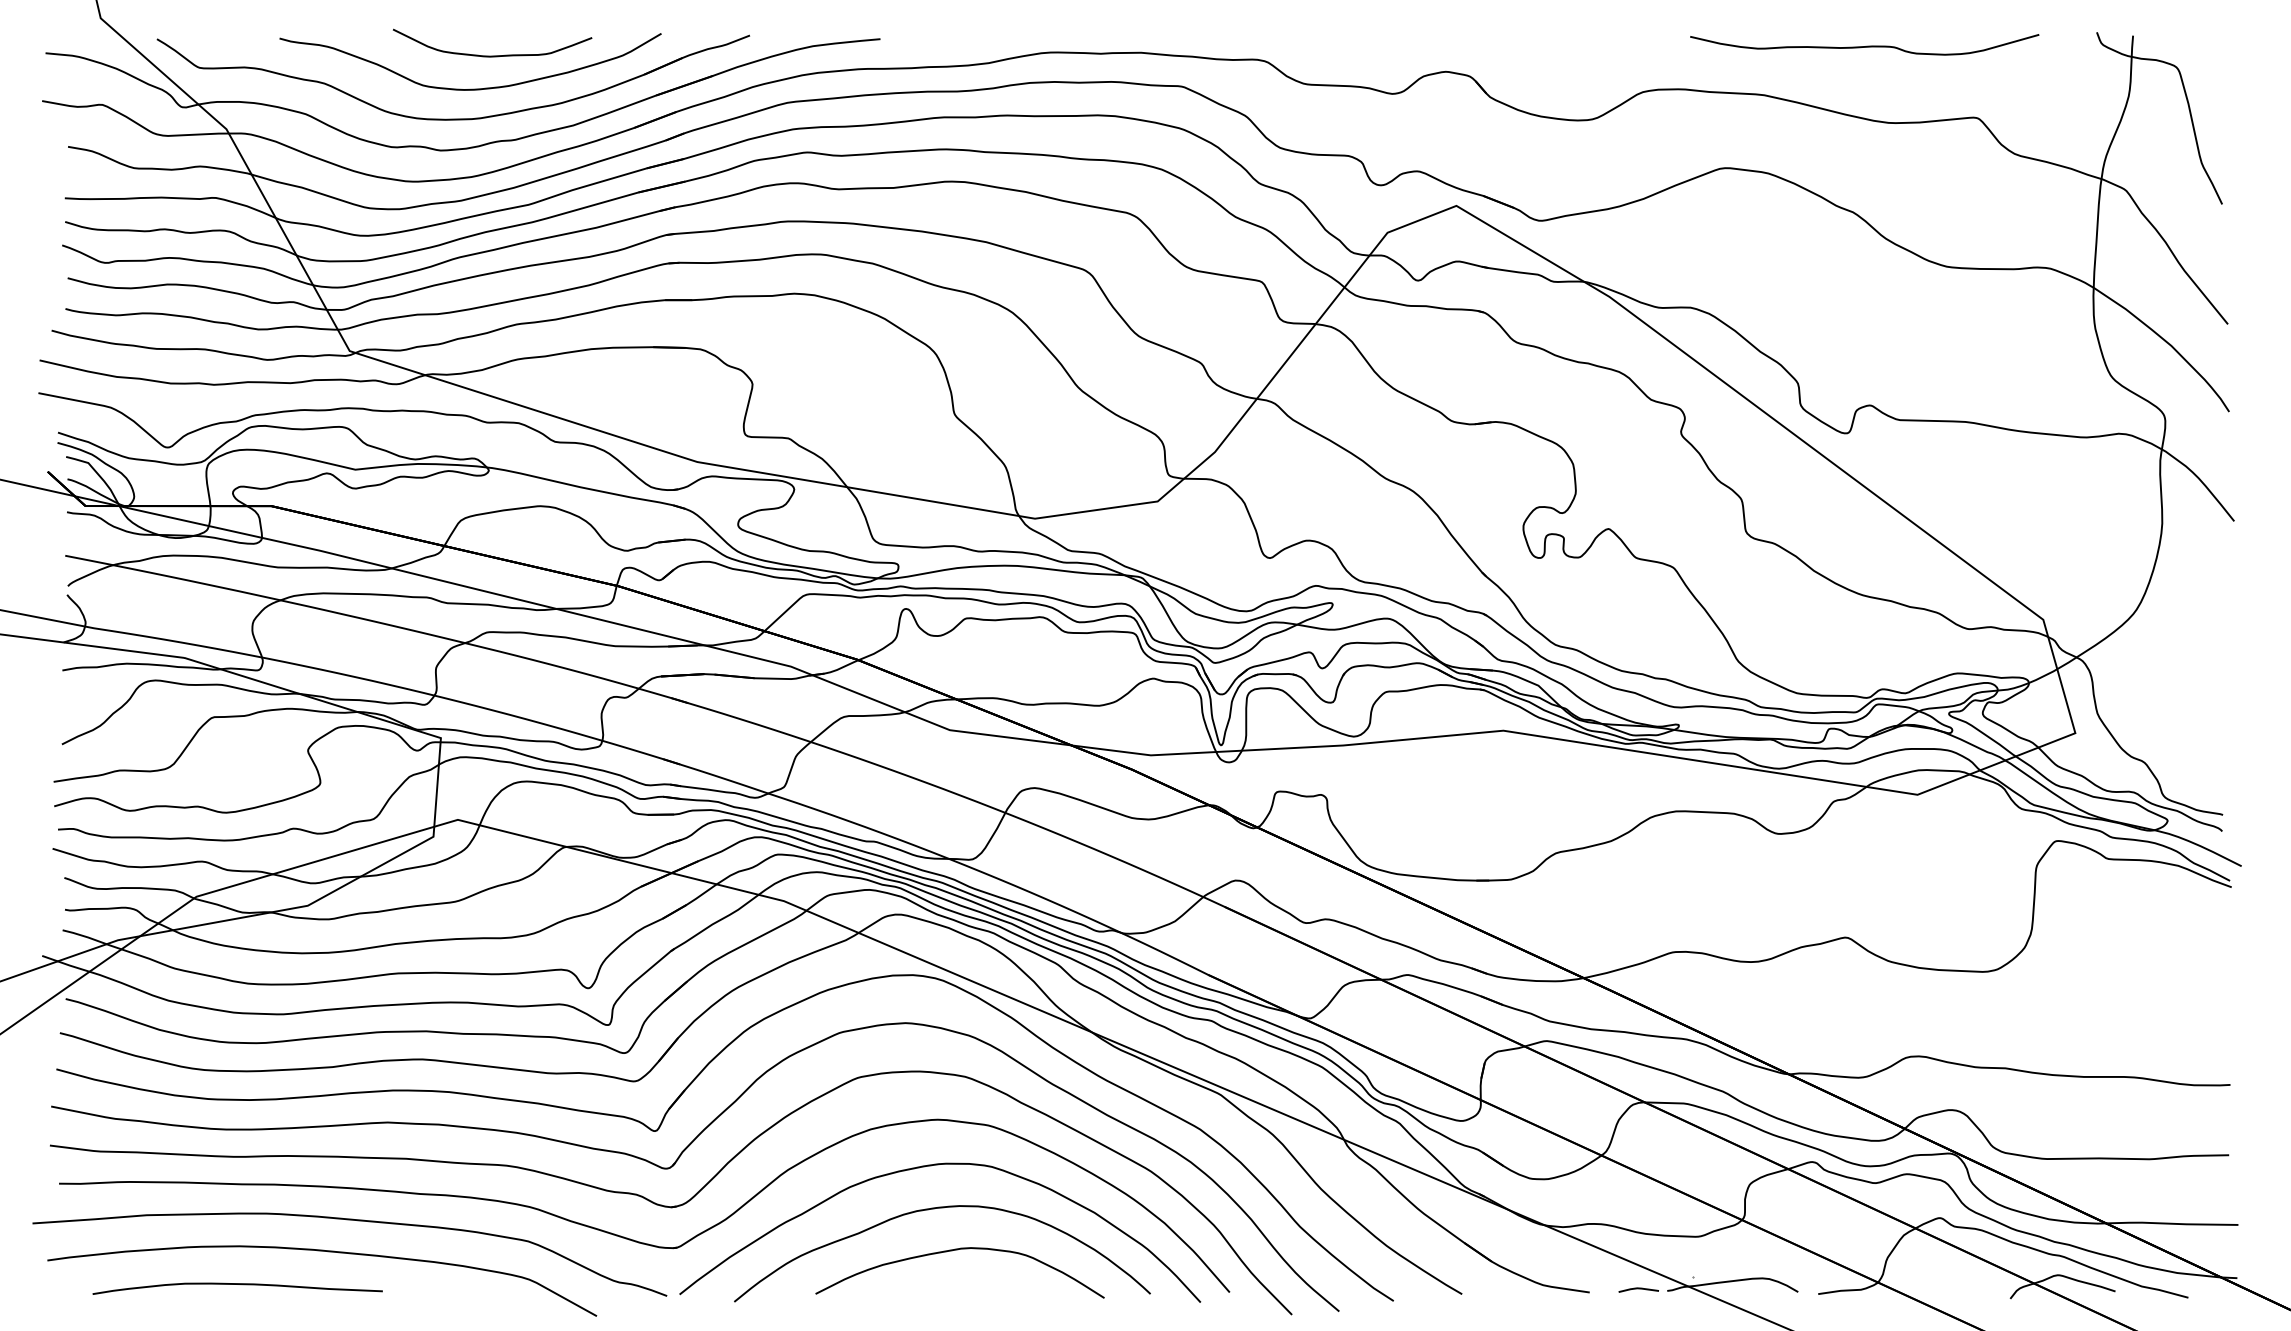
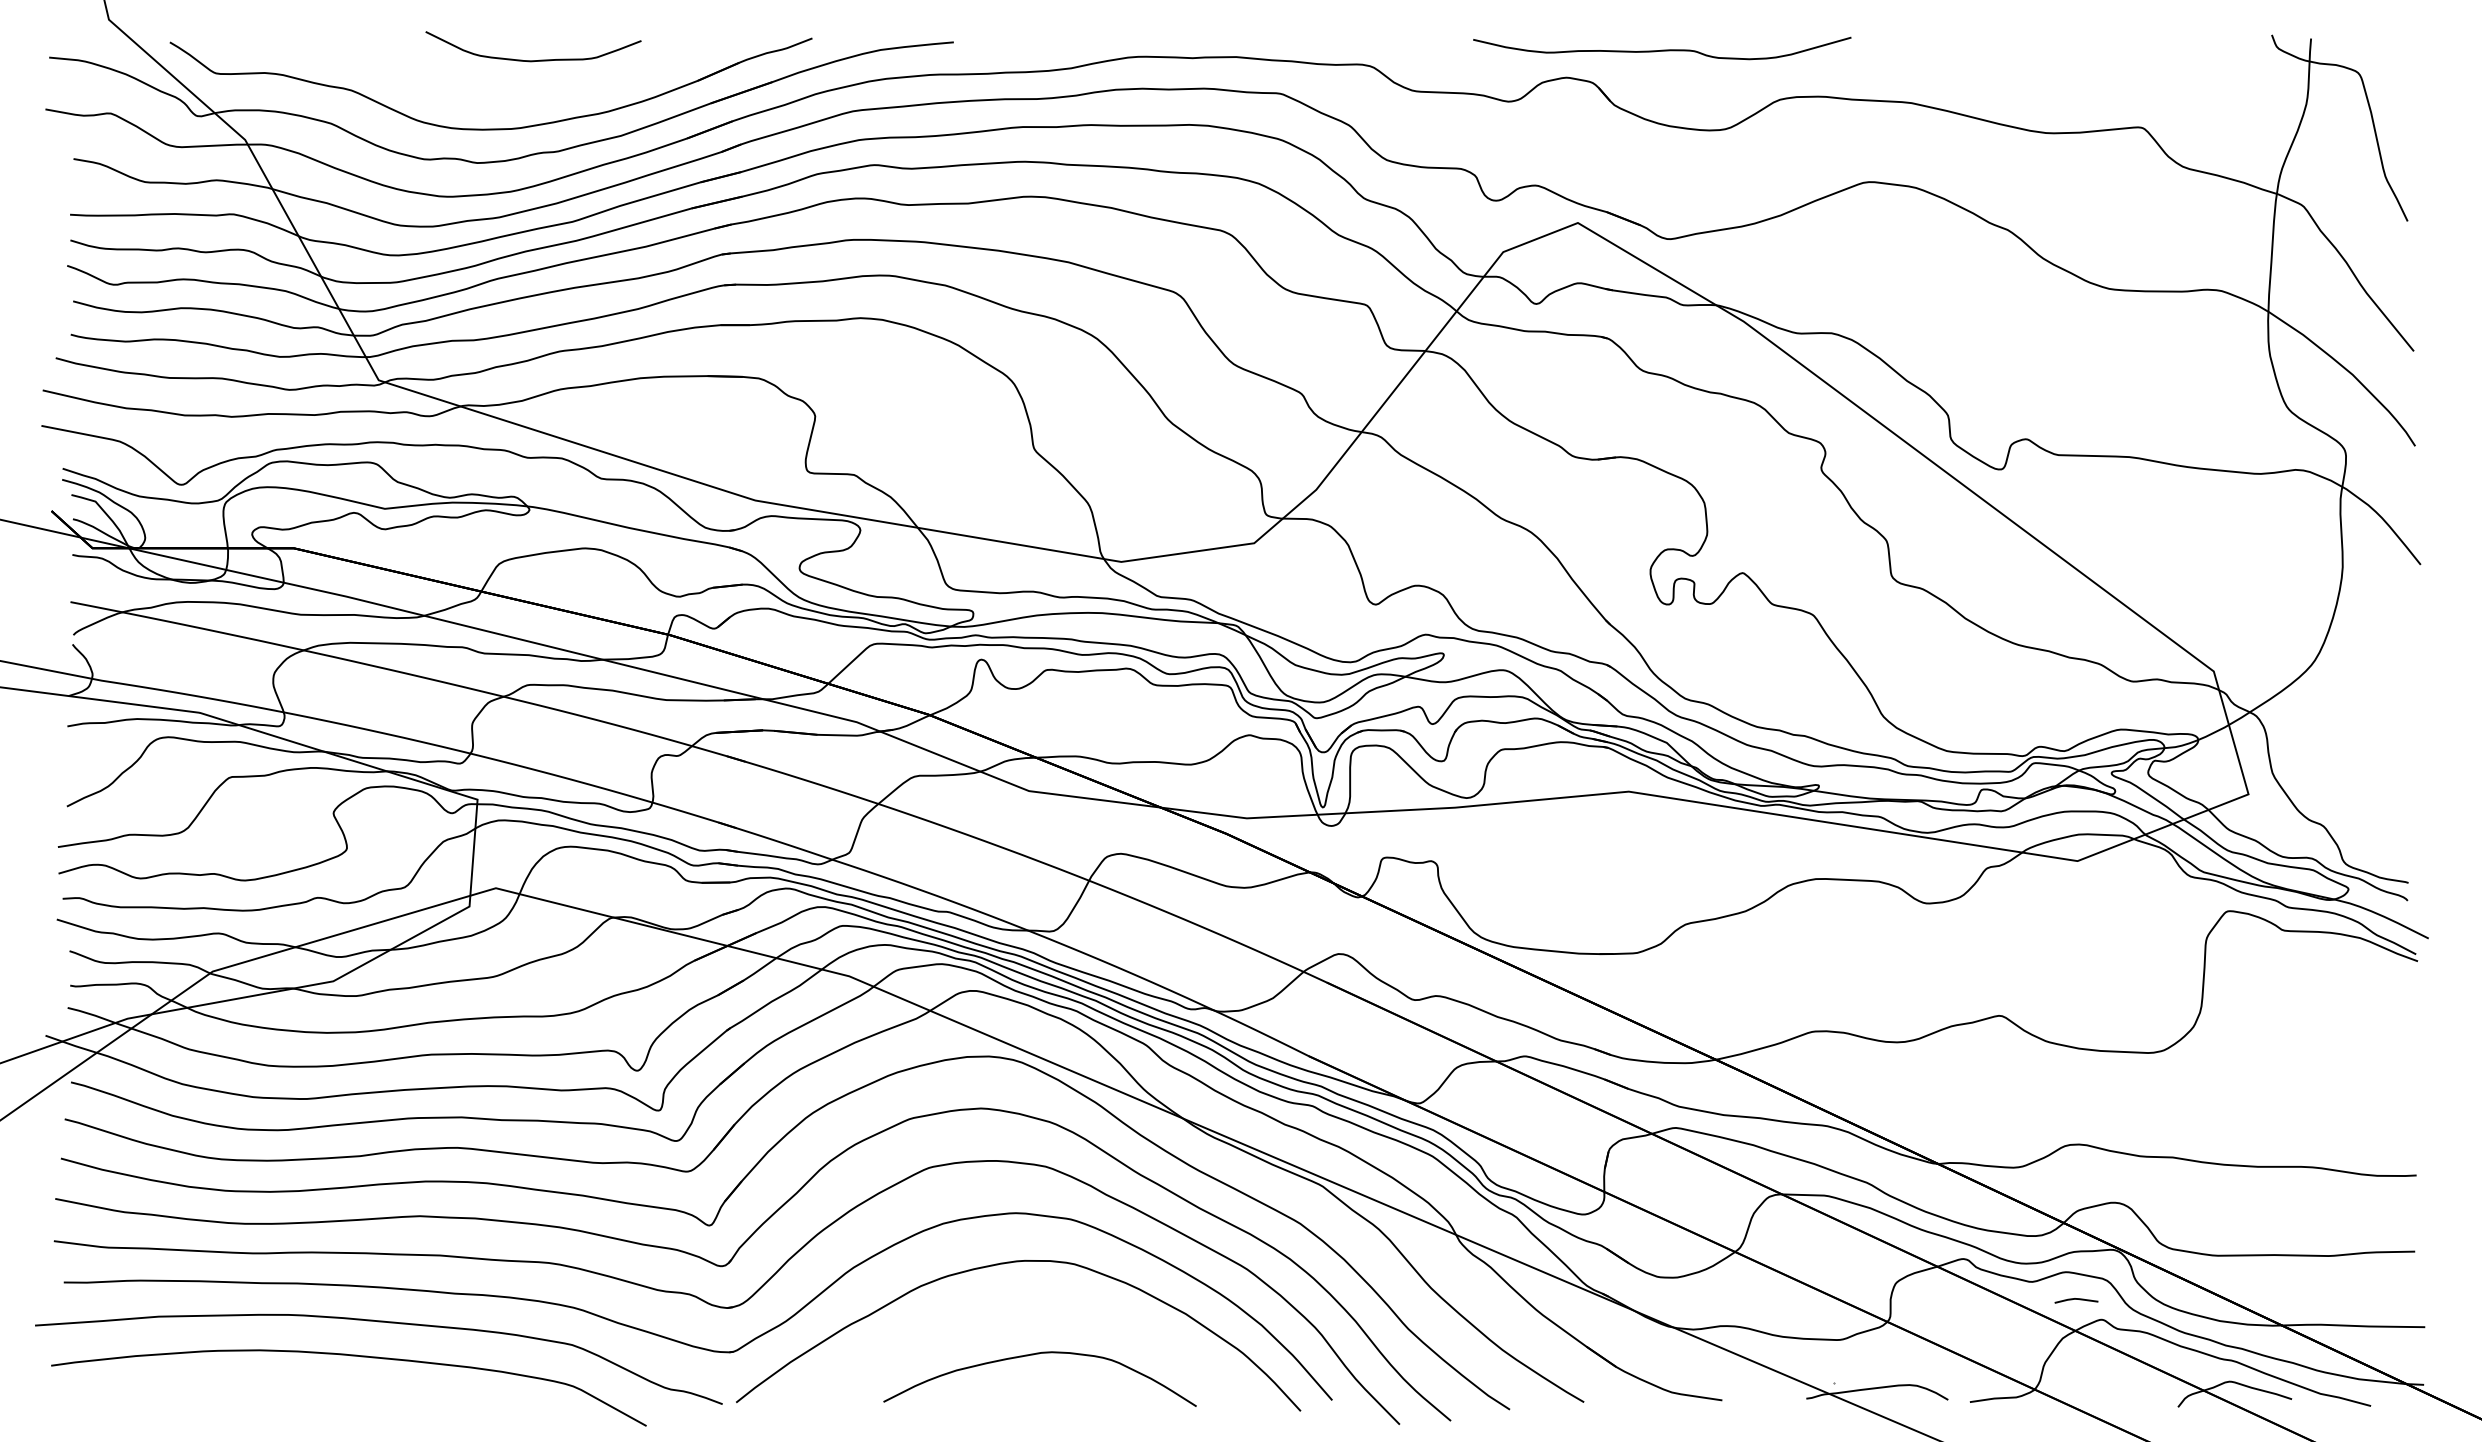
curve: (1864, 45) -> (1662, 49), moved
curve: (470, 89) -> (509, 96), removed
curve: (933, 1209) -> (1011, 1310), removed
curve: (237, 1285) -> (257, 1392), removed
line: (1638, 1288) -> (2076, 1299), moved

